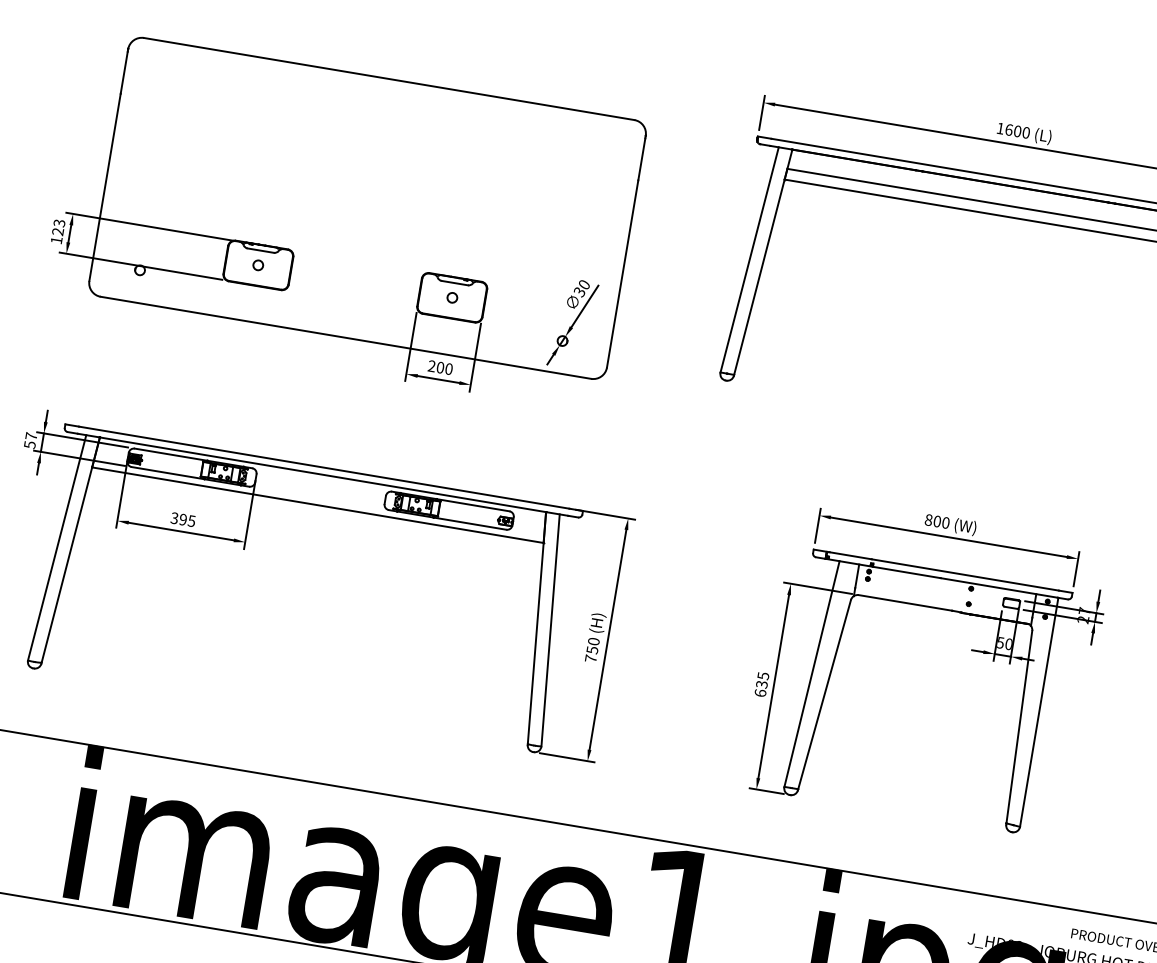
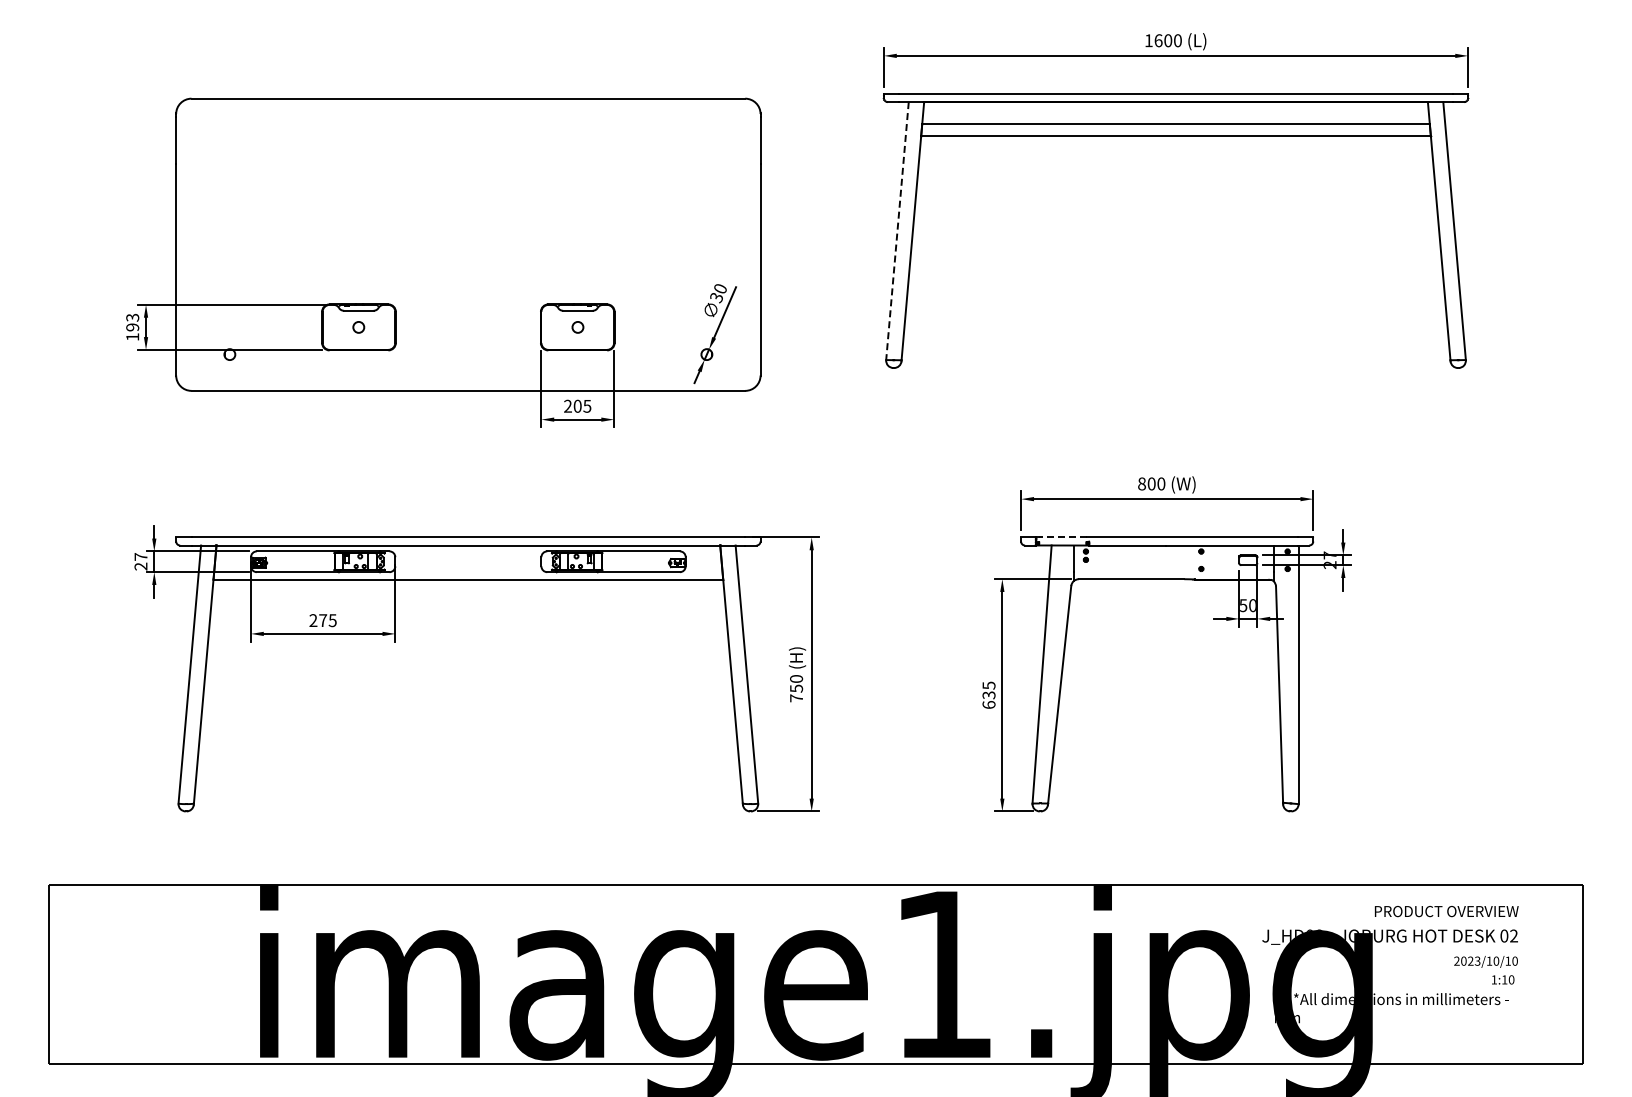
text: (58, 232) -> (133, 327), 123 -> 193
line: (749, 260) -> (897, 231), solid -> dashed
text: (449, 368) -> (587, 405), 200 -> 205
text: (29, 444) -> (140, 566), 57 -> 27
text: (179, 518) -> (318, 620), 395 -> 275
line: (850, 555) -> (1062, 537), solid -> dashed

